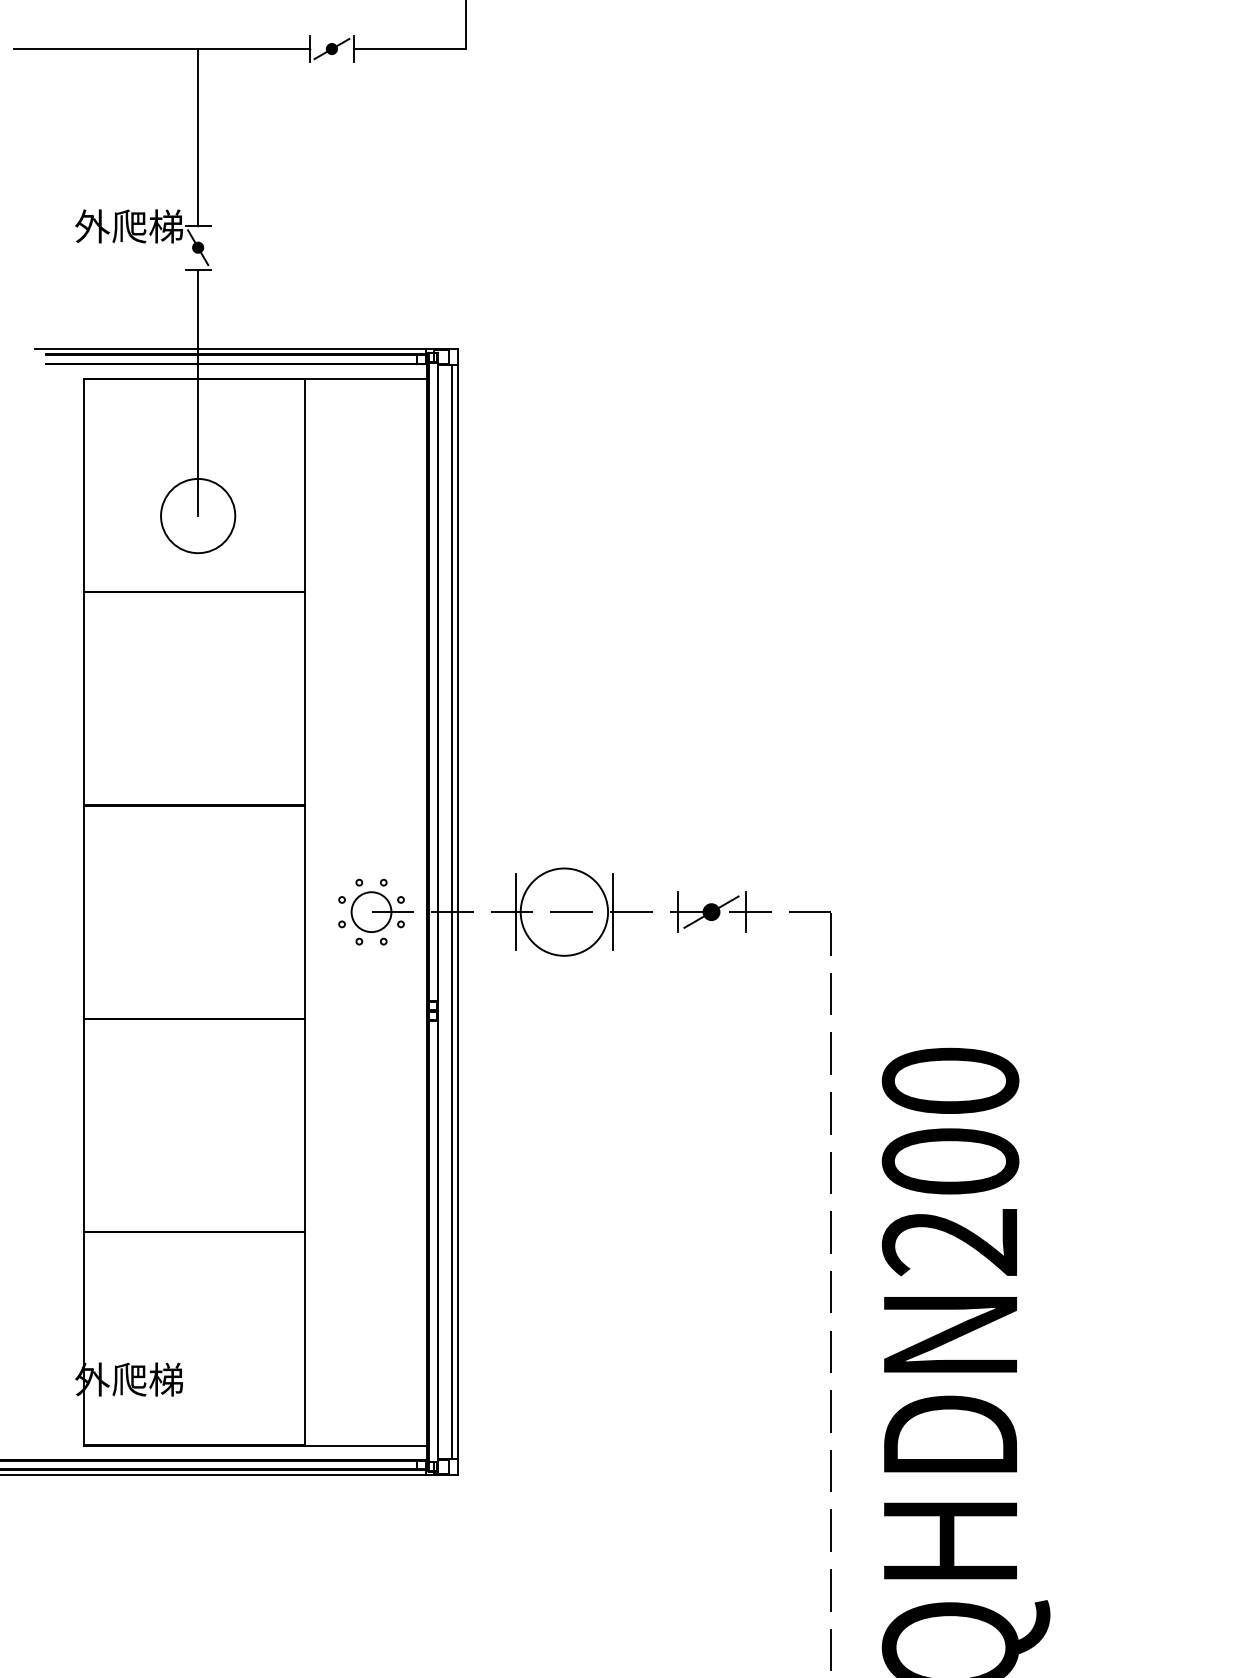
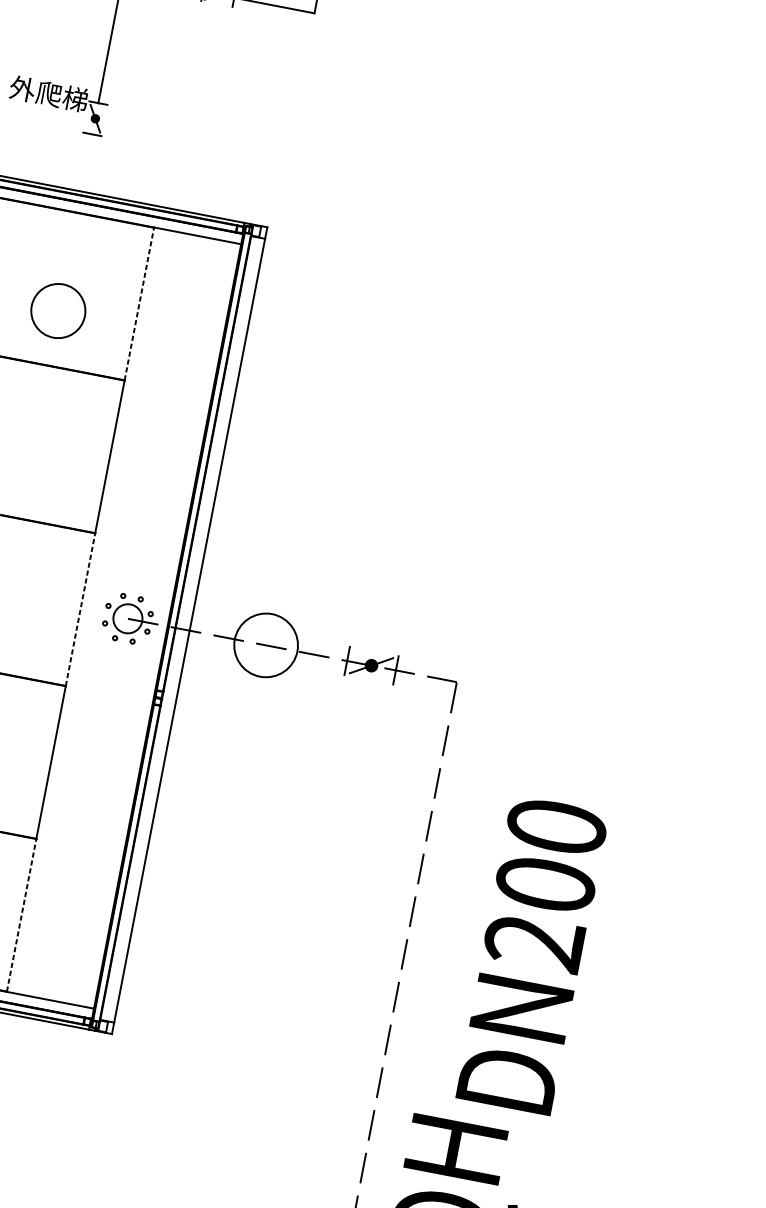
line: (198, 392) -> (75, 222), removed
line: (305, 485) -> (139, 303), solid -> dashed
line: (305, 911) -> (80, 609), solid -> dashed
line: (515, 911) -> (231, 638), removed
line: (613, 911) -> (301, 651), removed
line: (452, 912) -> (185, 630), removed
text: (950, 1259) -> (532, 954), moved
line: (305, 1338) -> (21, 915), solid -> dashed

